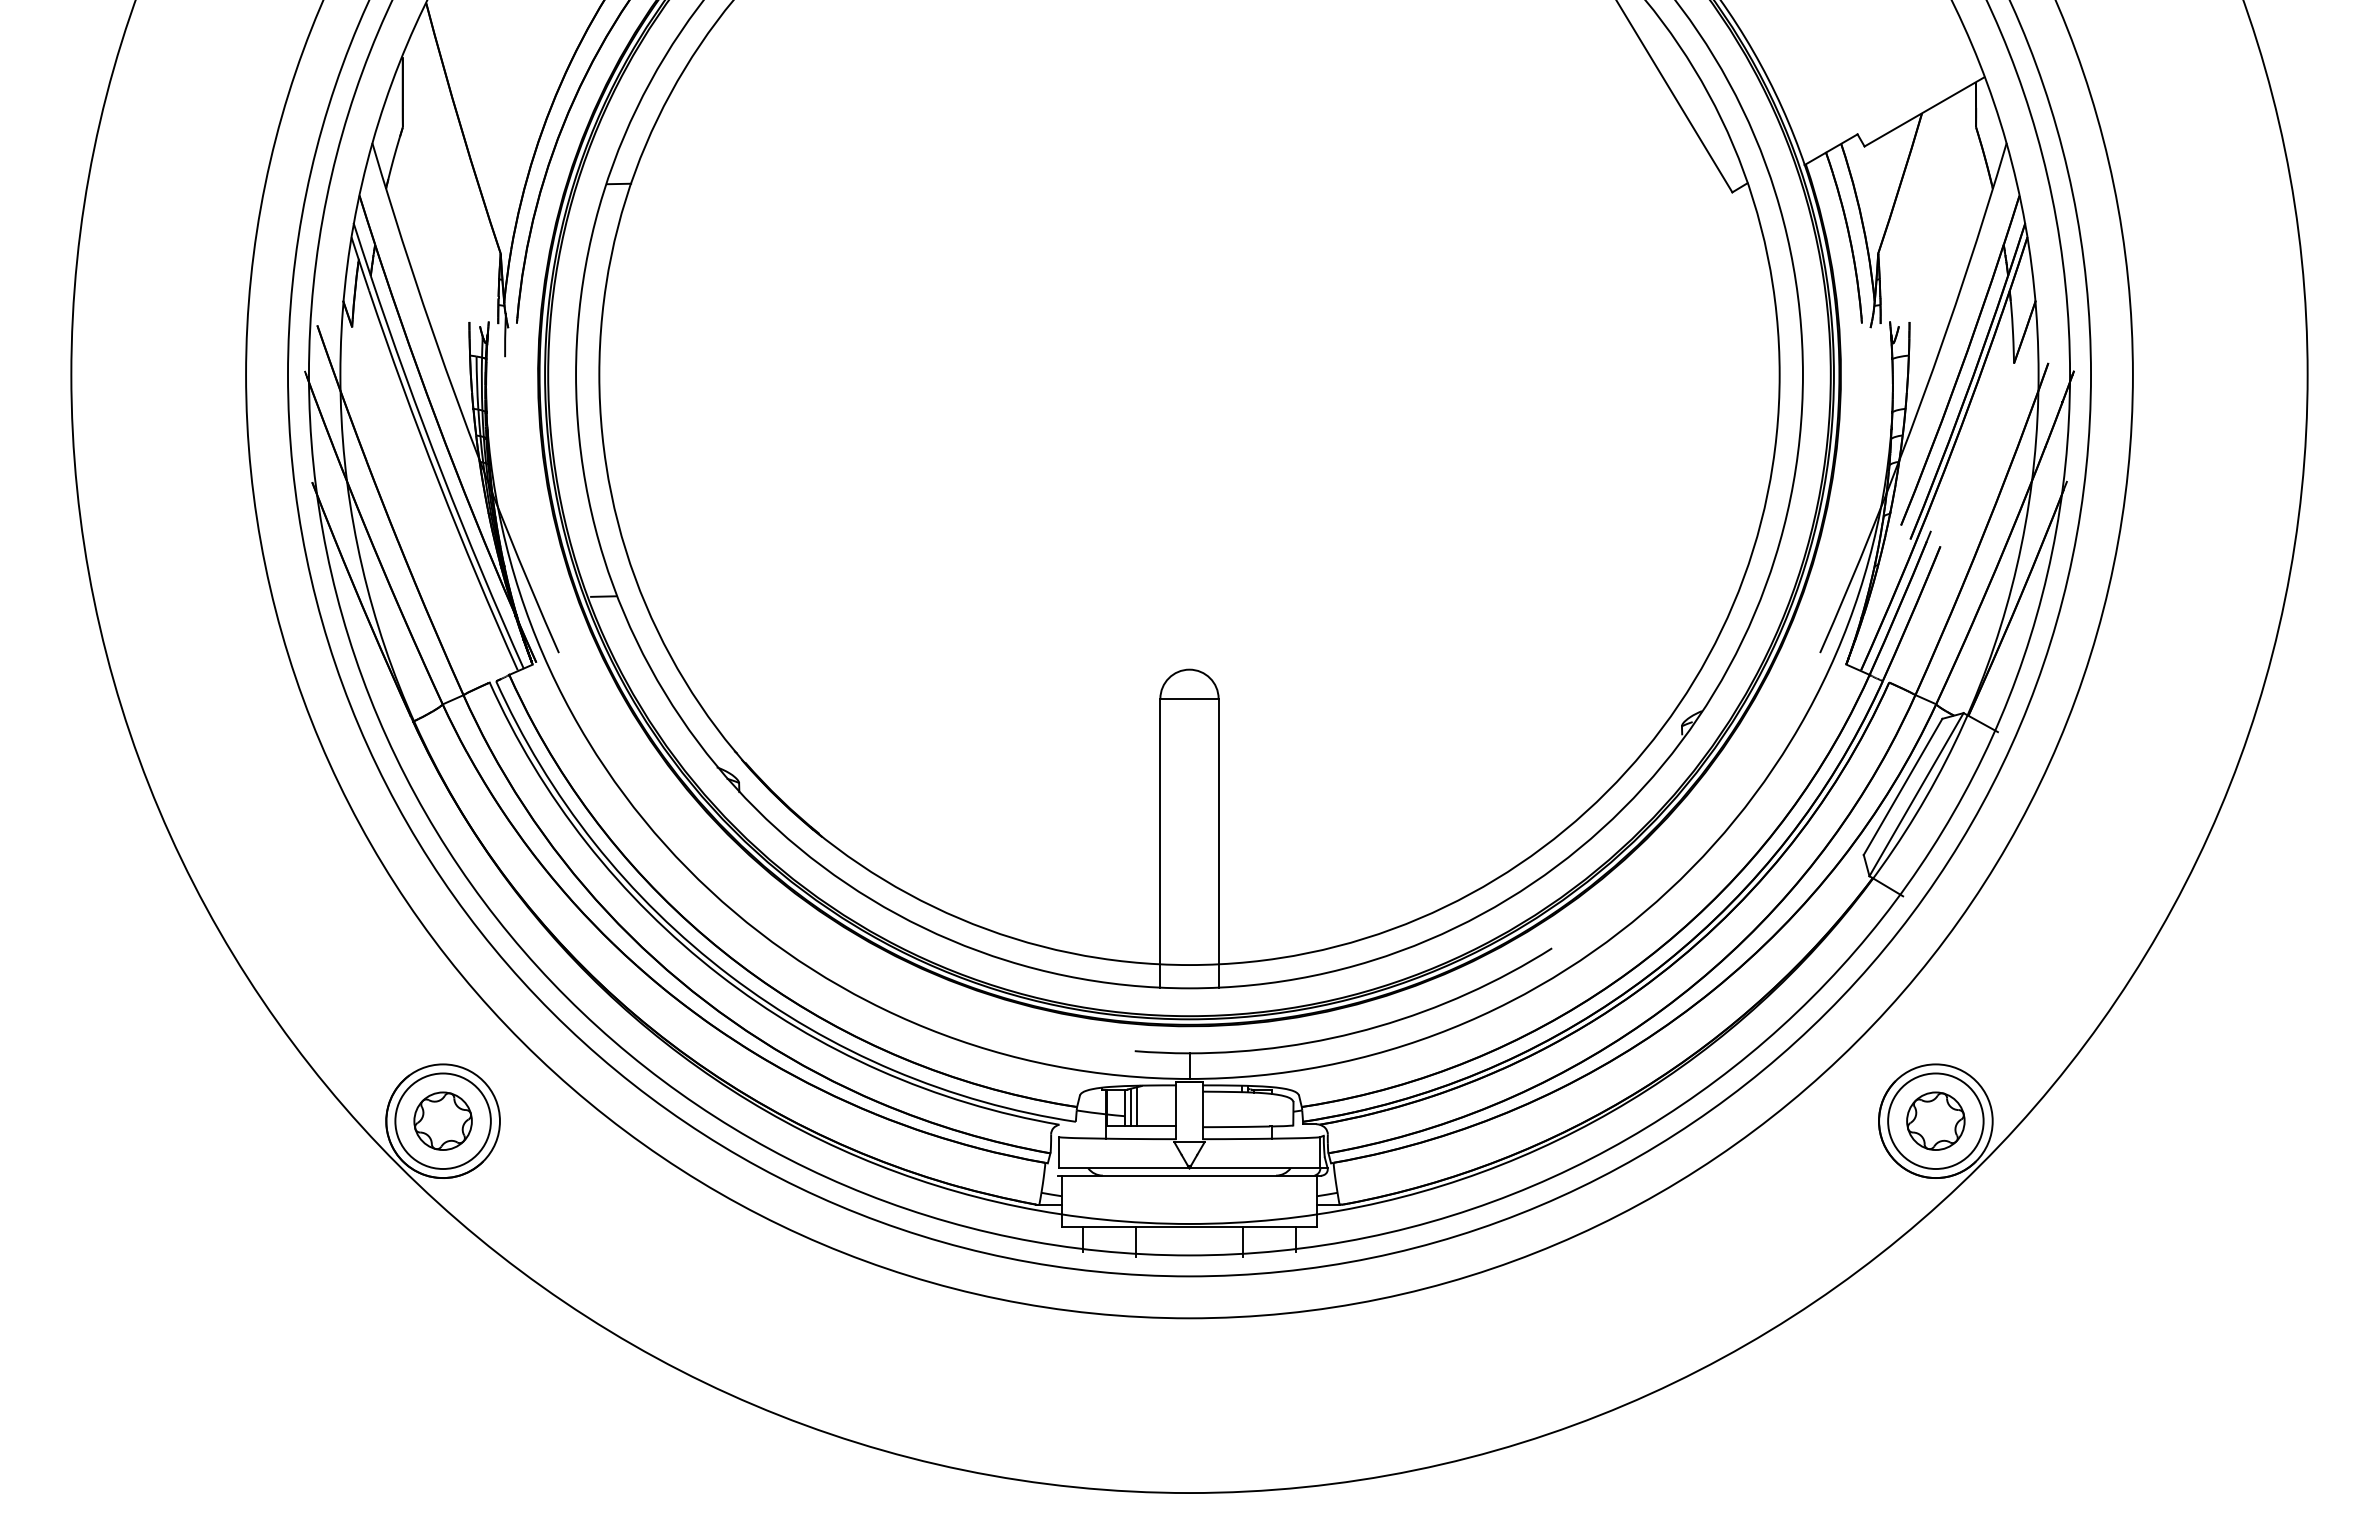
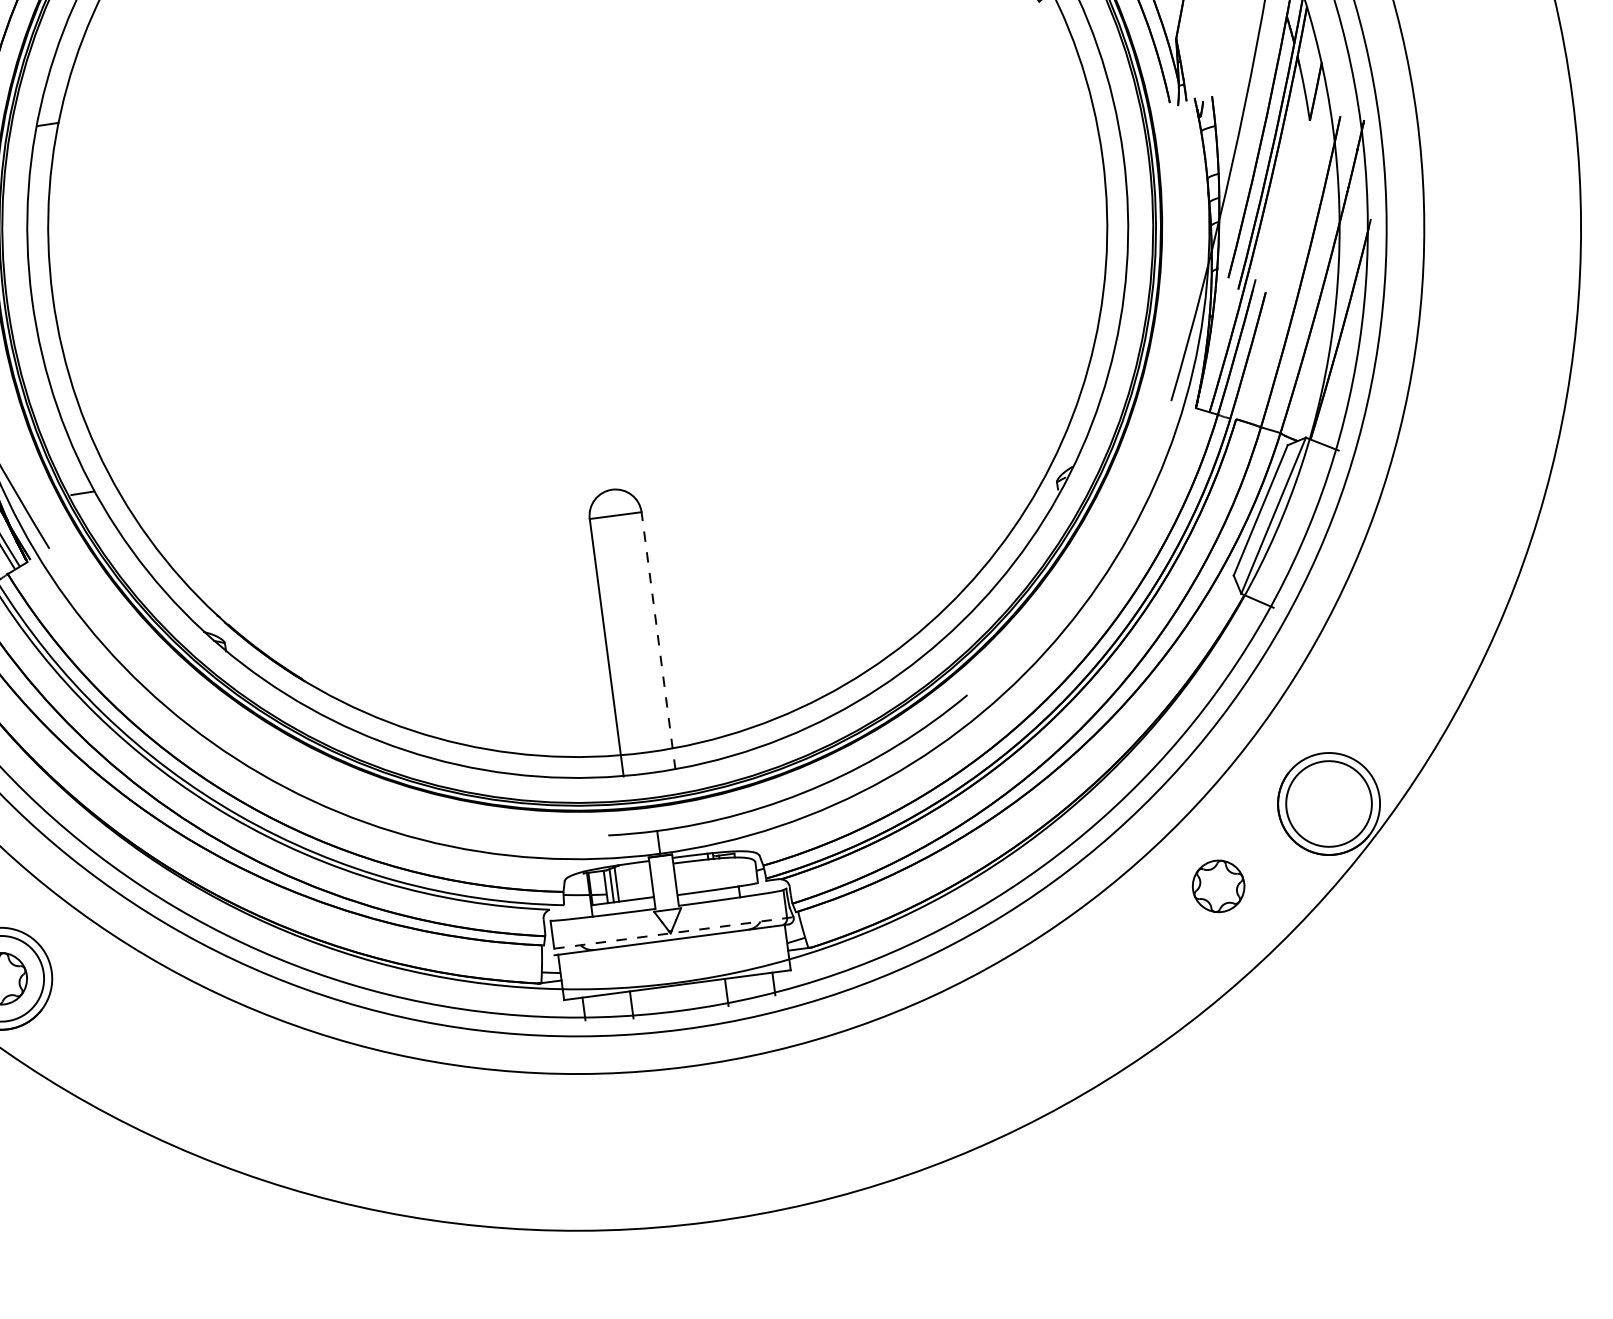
line: (1218, 843) -> (658, 640), solid -> dashed
part: (1935, 1120) -> (1218, 885), moved
line: (1193, 1168) -> (674, 932), solid -> dashed

